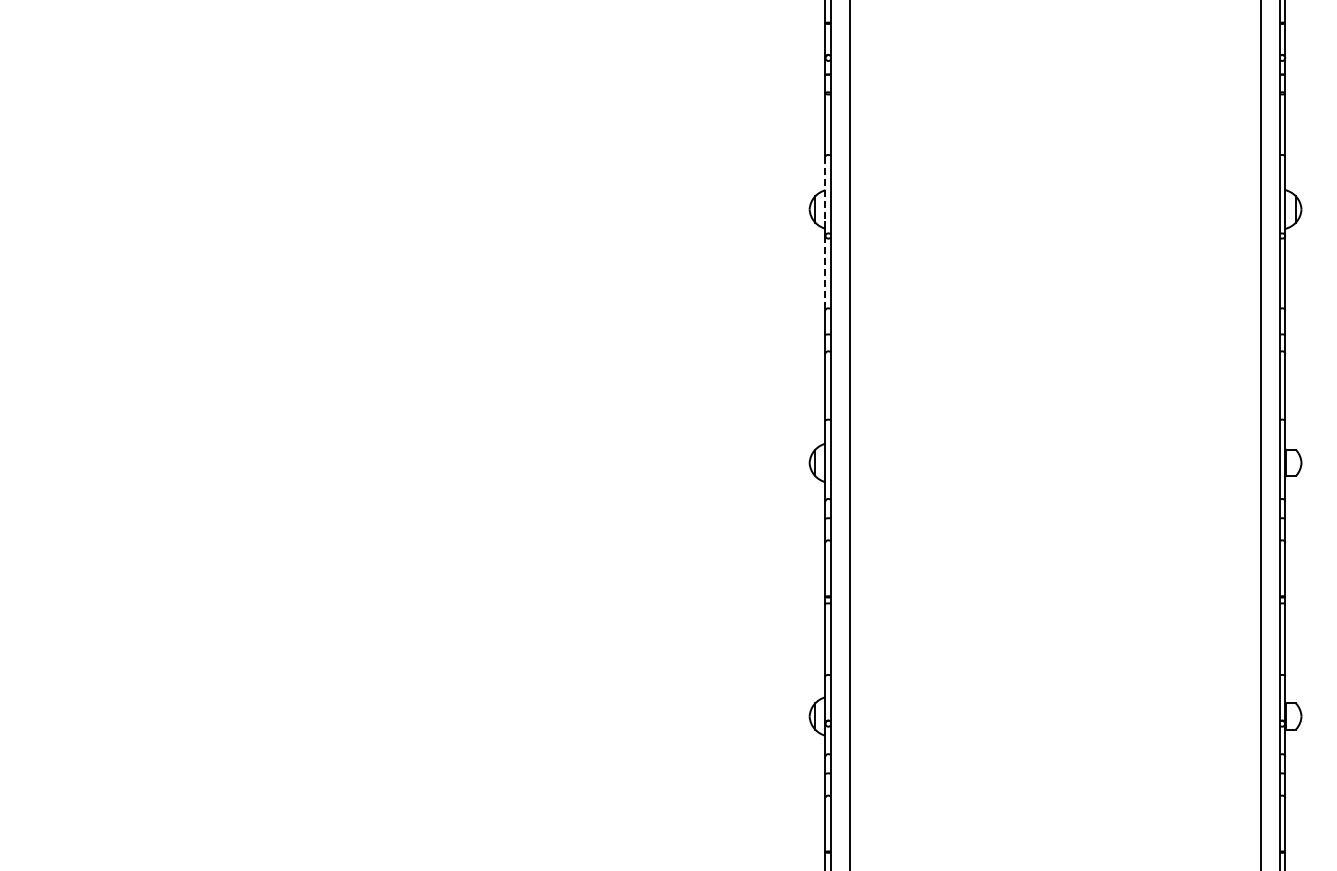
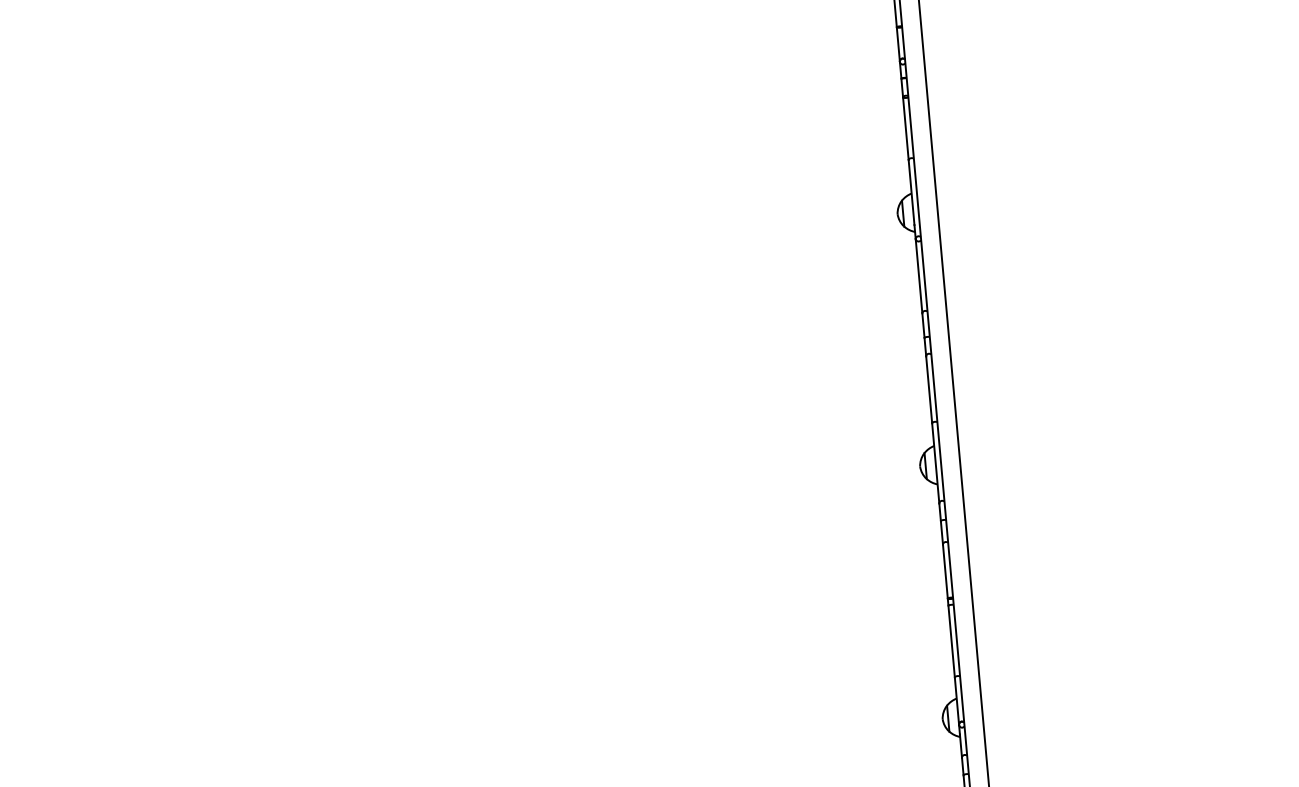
line: (825, 189) -> (911, 192), dashed -> solid
line: (825, 273) -> (919, 276), dashed -> solid

